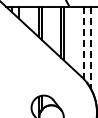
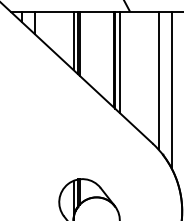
line: (84, 43) -> (158, 81), dashed -> solid
line: (91, 48) -> (171, 90), dashed -> solid

